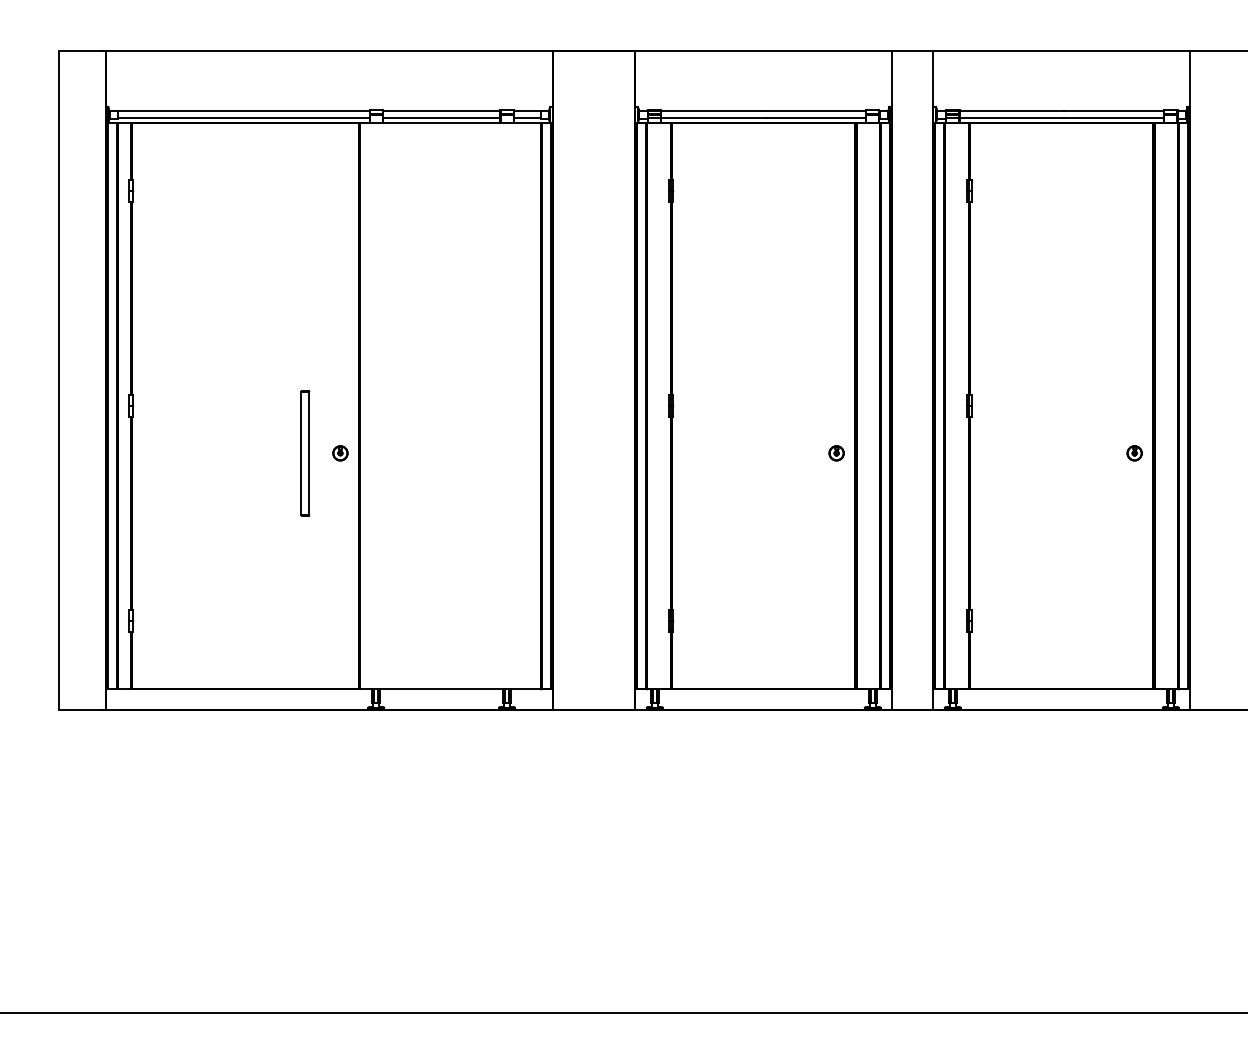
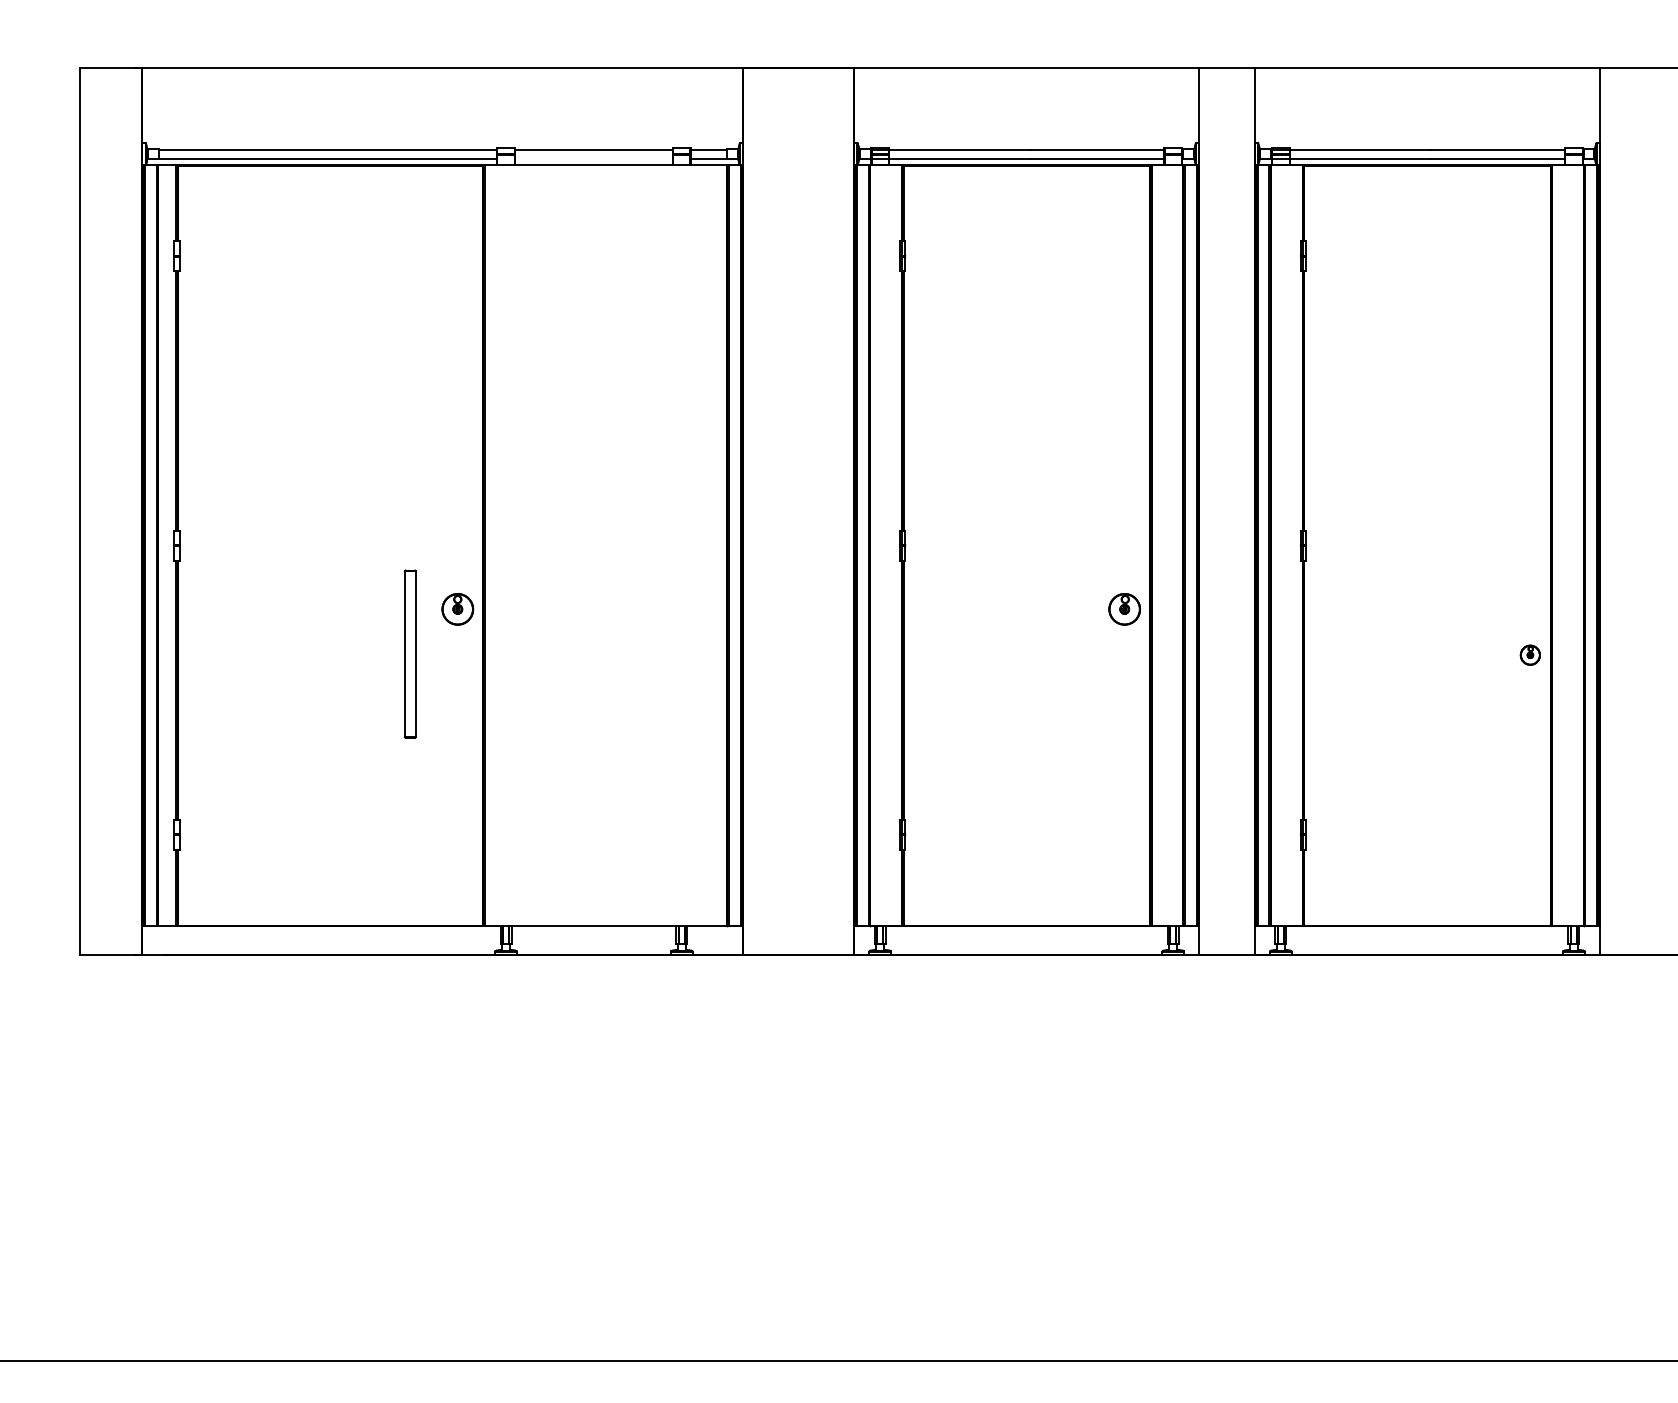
line: (441, 118) -> (593, 158), removed
part: (304, 452) -> (409, 653), moved
part: (340, 452) -> (457, 608), size x1.6
part: (836, 452) -> (1124, 608), size x1.6
part: (1134, 452) -> (1529, 654), moved

